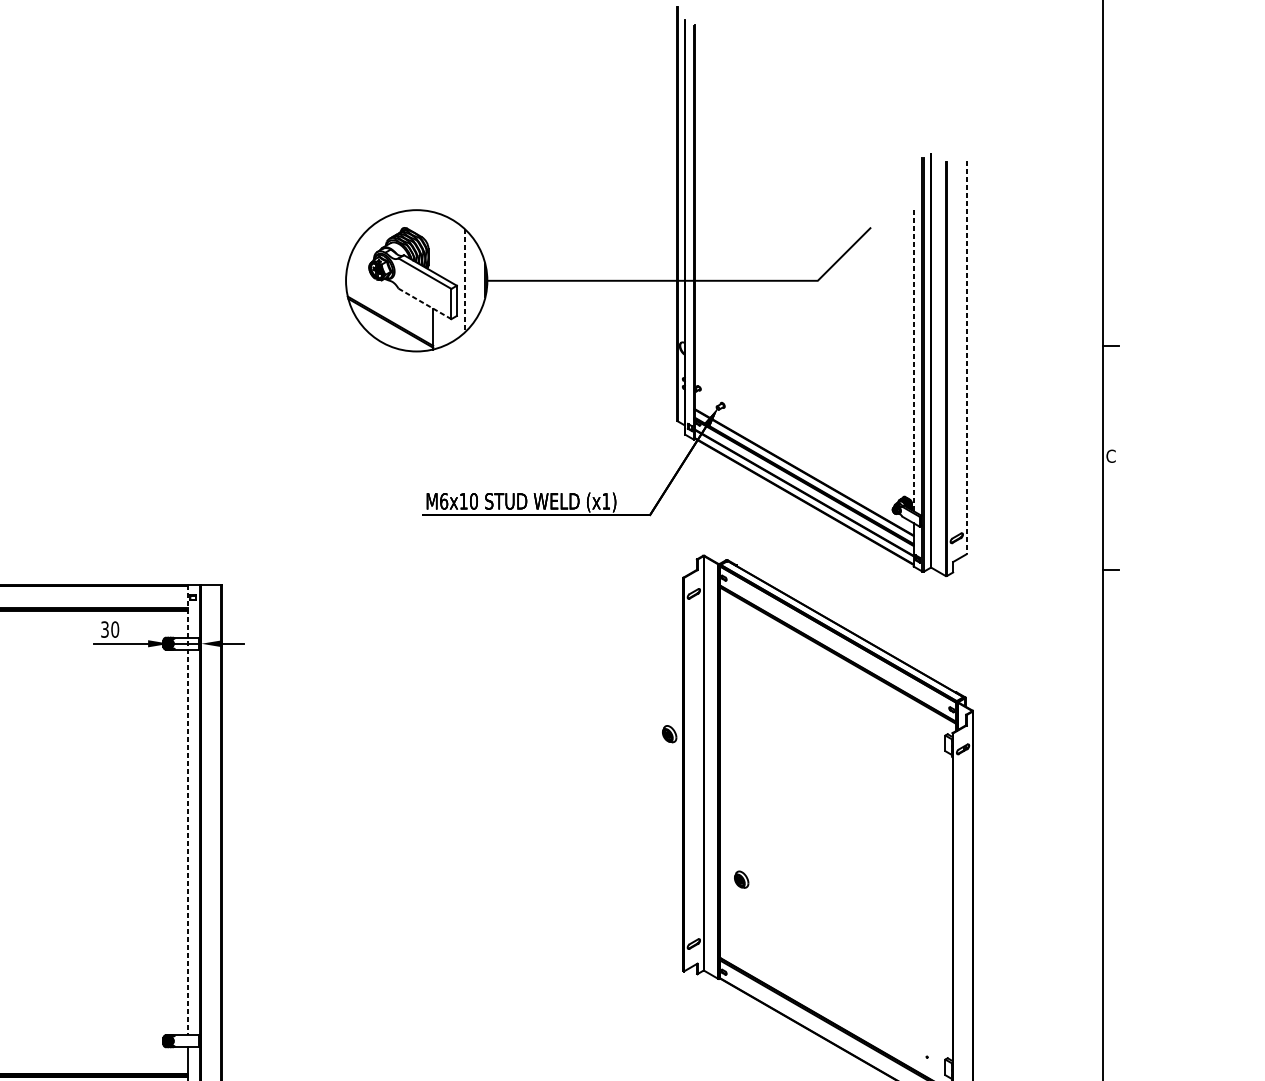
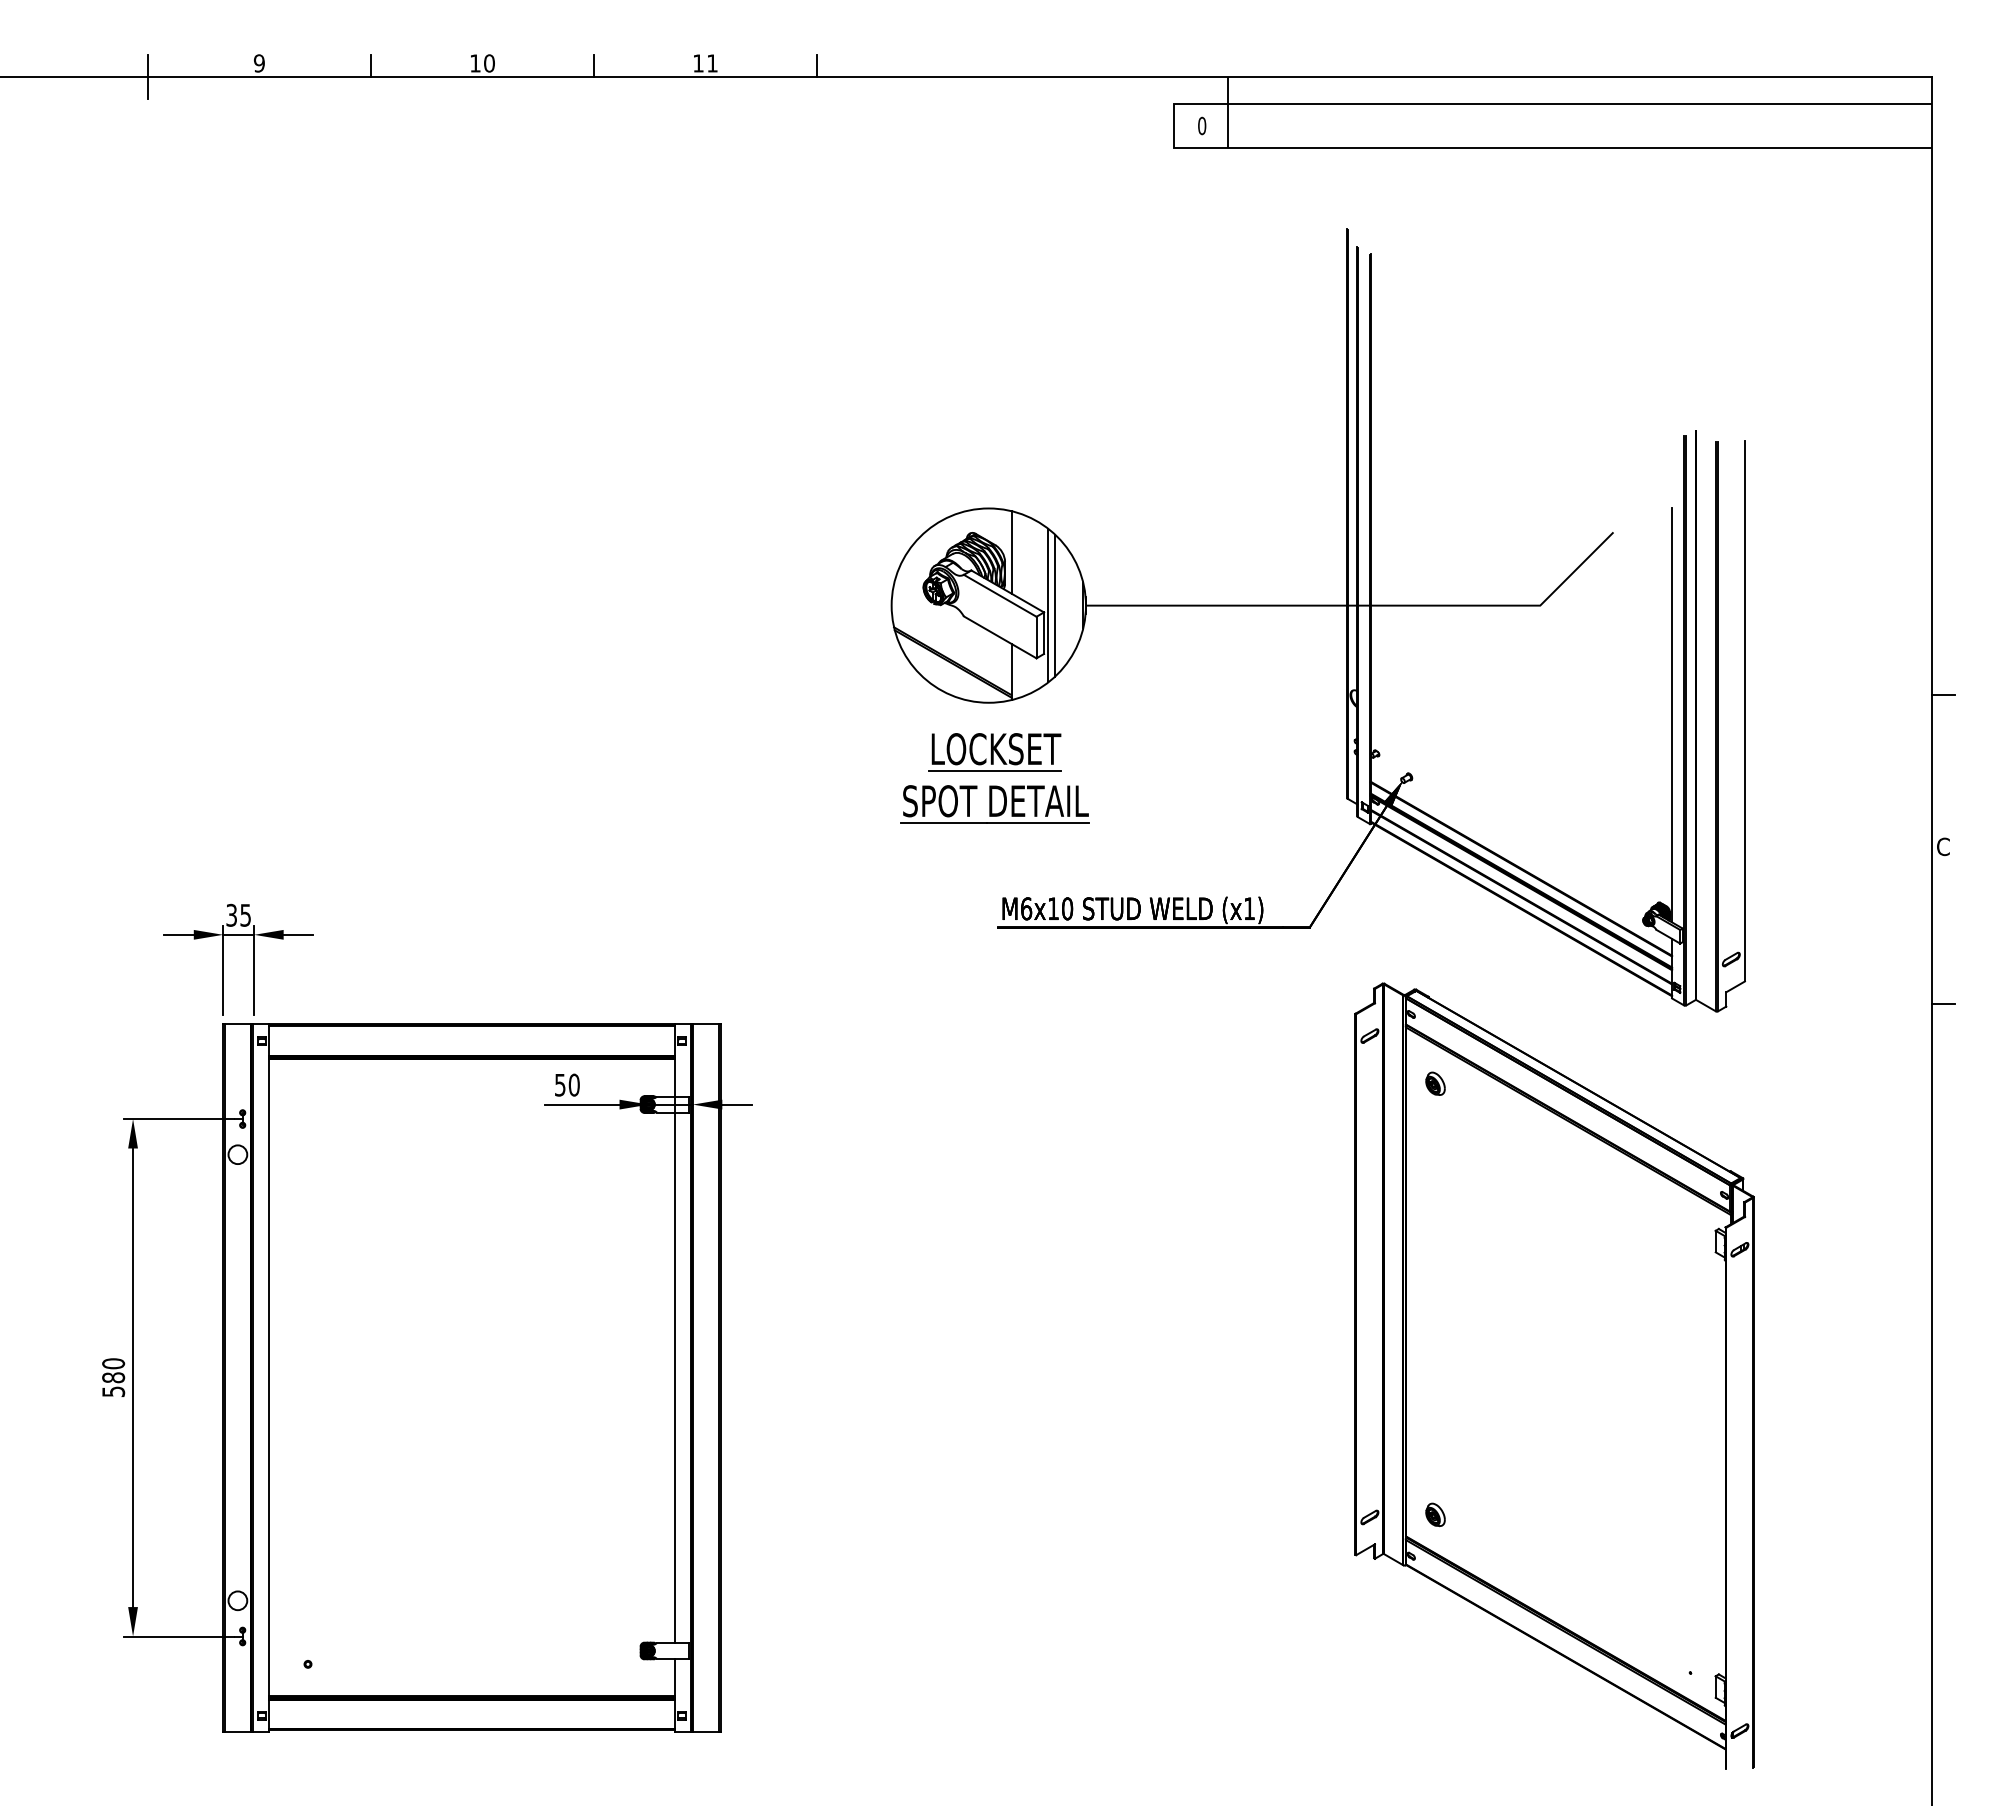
line: (433, 242) -> (1011, 552), added
line: (460, 280) -> (1048, 605), added
line: (465, 281) -> (1055, 606), dashed -> solid
line: (425, 303) -> (1000, 637), dashed -> solid
line: (966, 357) -> (1744, 711), dashed -> solid
line: (914, 360) -> (1672, 715), dashed -> solid
part: (420, 401) -> (994, 771), added
text: (105, 629) -> (560, 1084), 30 -> 50
part: (669, 733) -> (1435, 1083), moved
line: (188, 810) -> (674, 1334), dashed -> solid
part: (741, 879) -> (1435, 1514), moved

